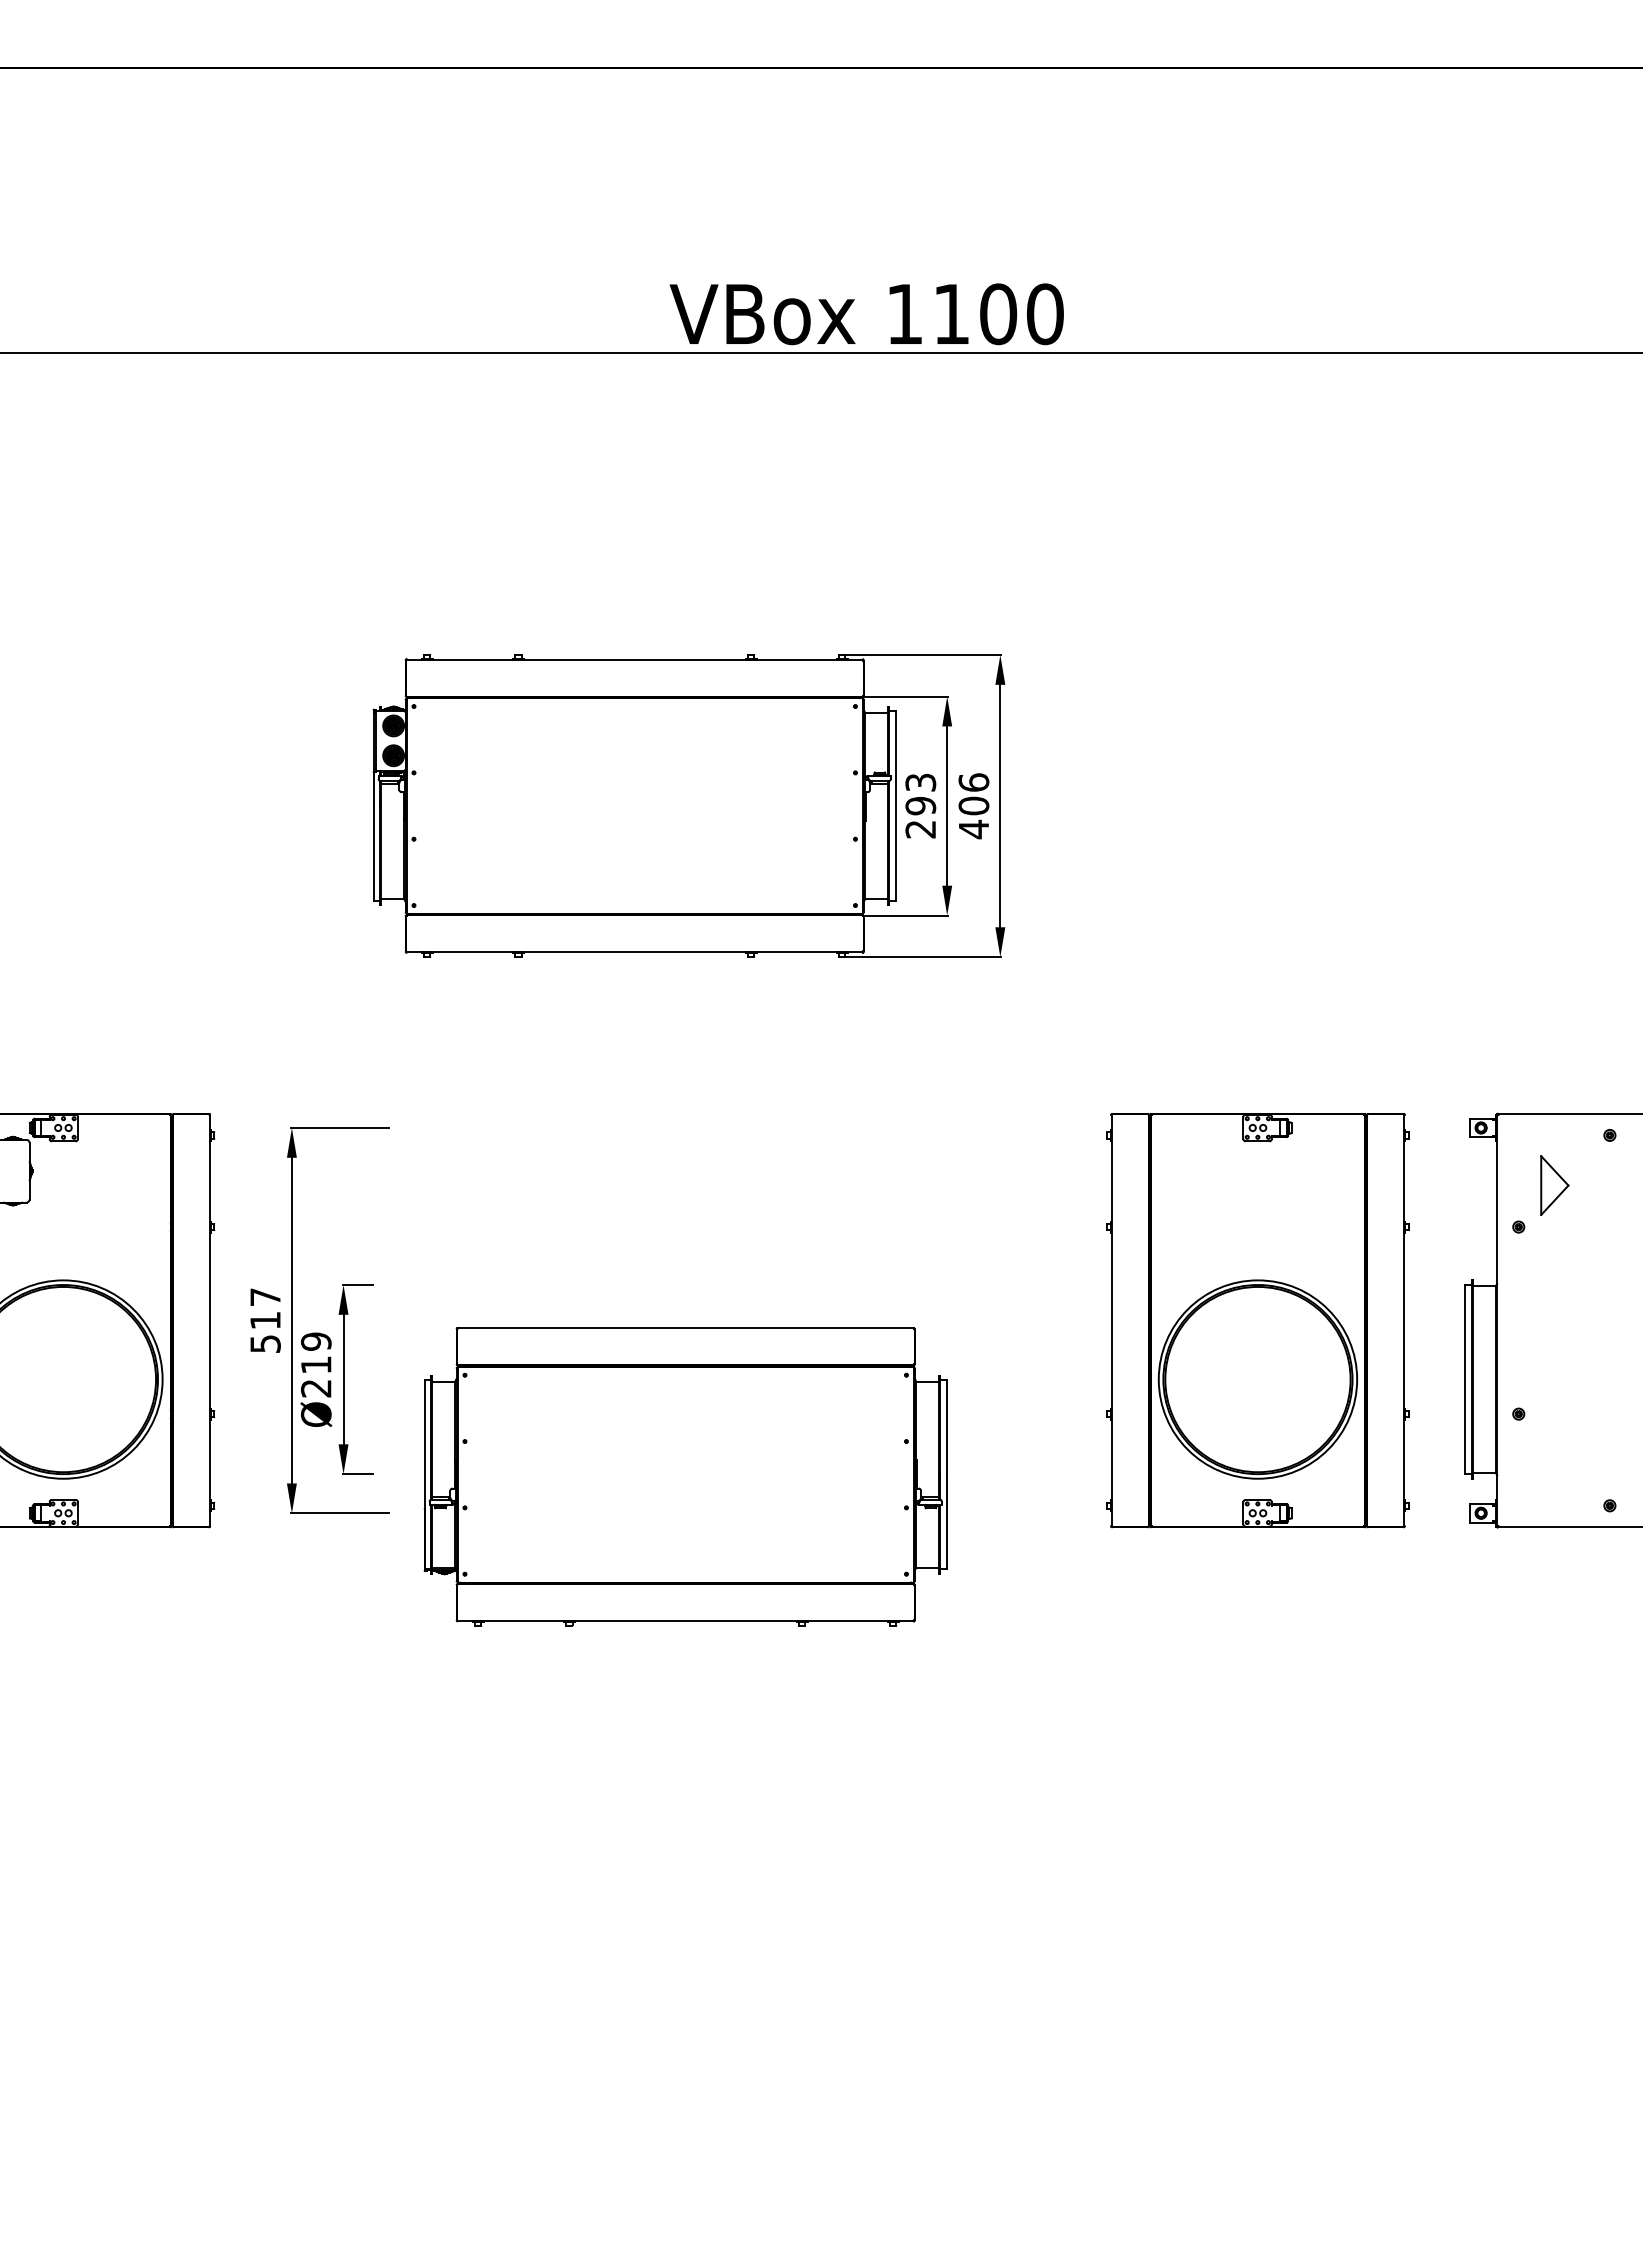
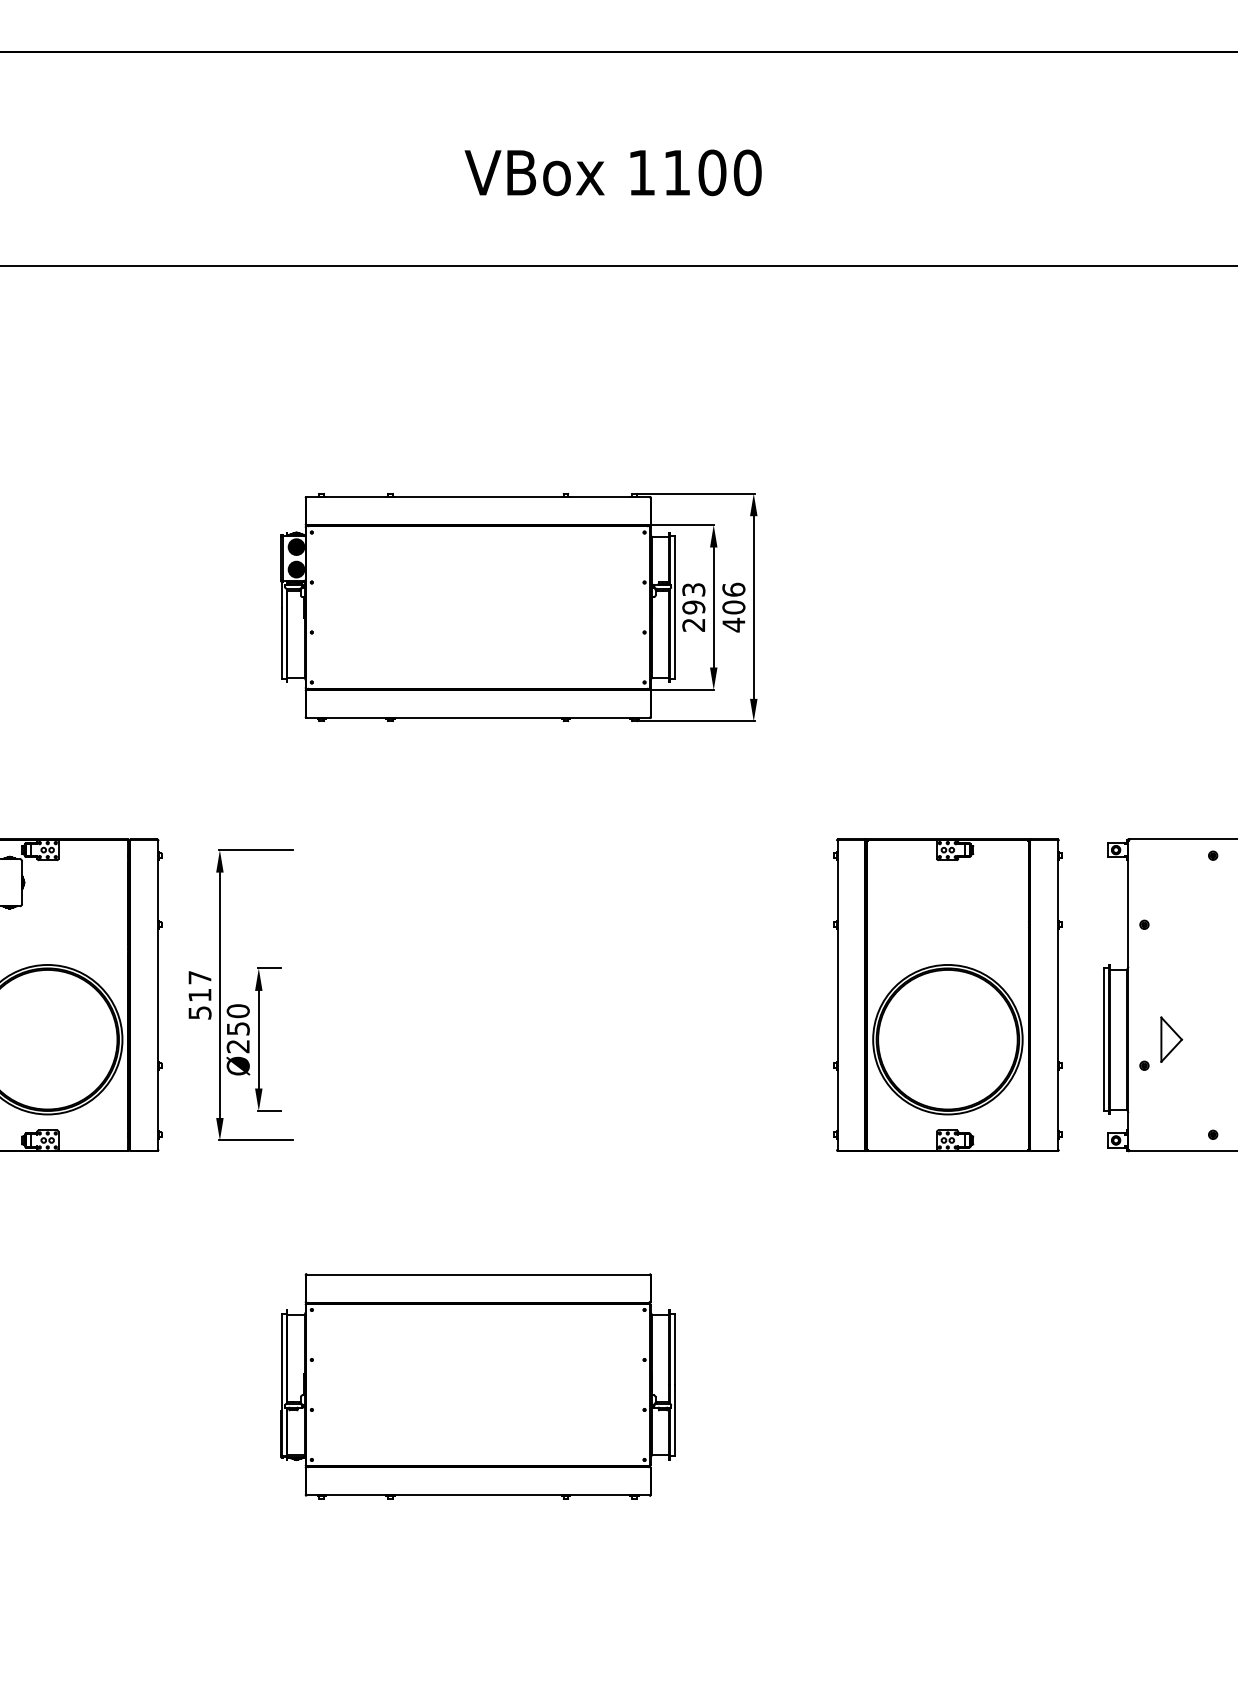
text: (866, 314) -> (612, 173), moved
part: (1554, 1185) -> (1171, 1039), moved
text: (316, 1352) -> (238, 1019), Ø219 -> Ø250
part: (685, 1476) -> (478, 1386), moved

